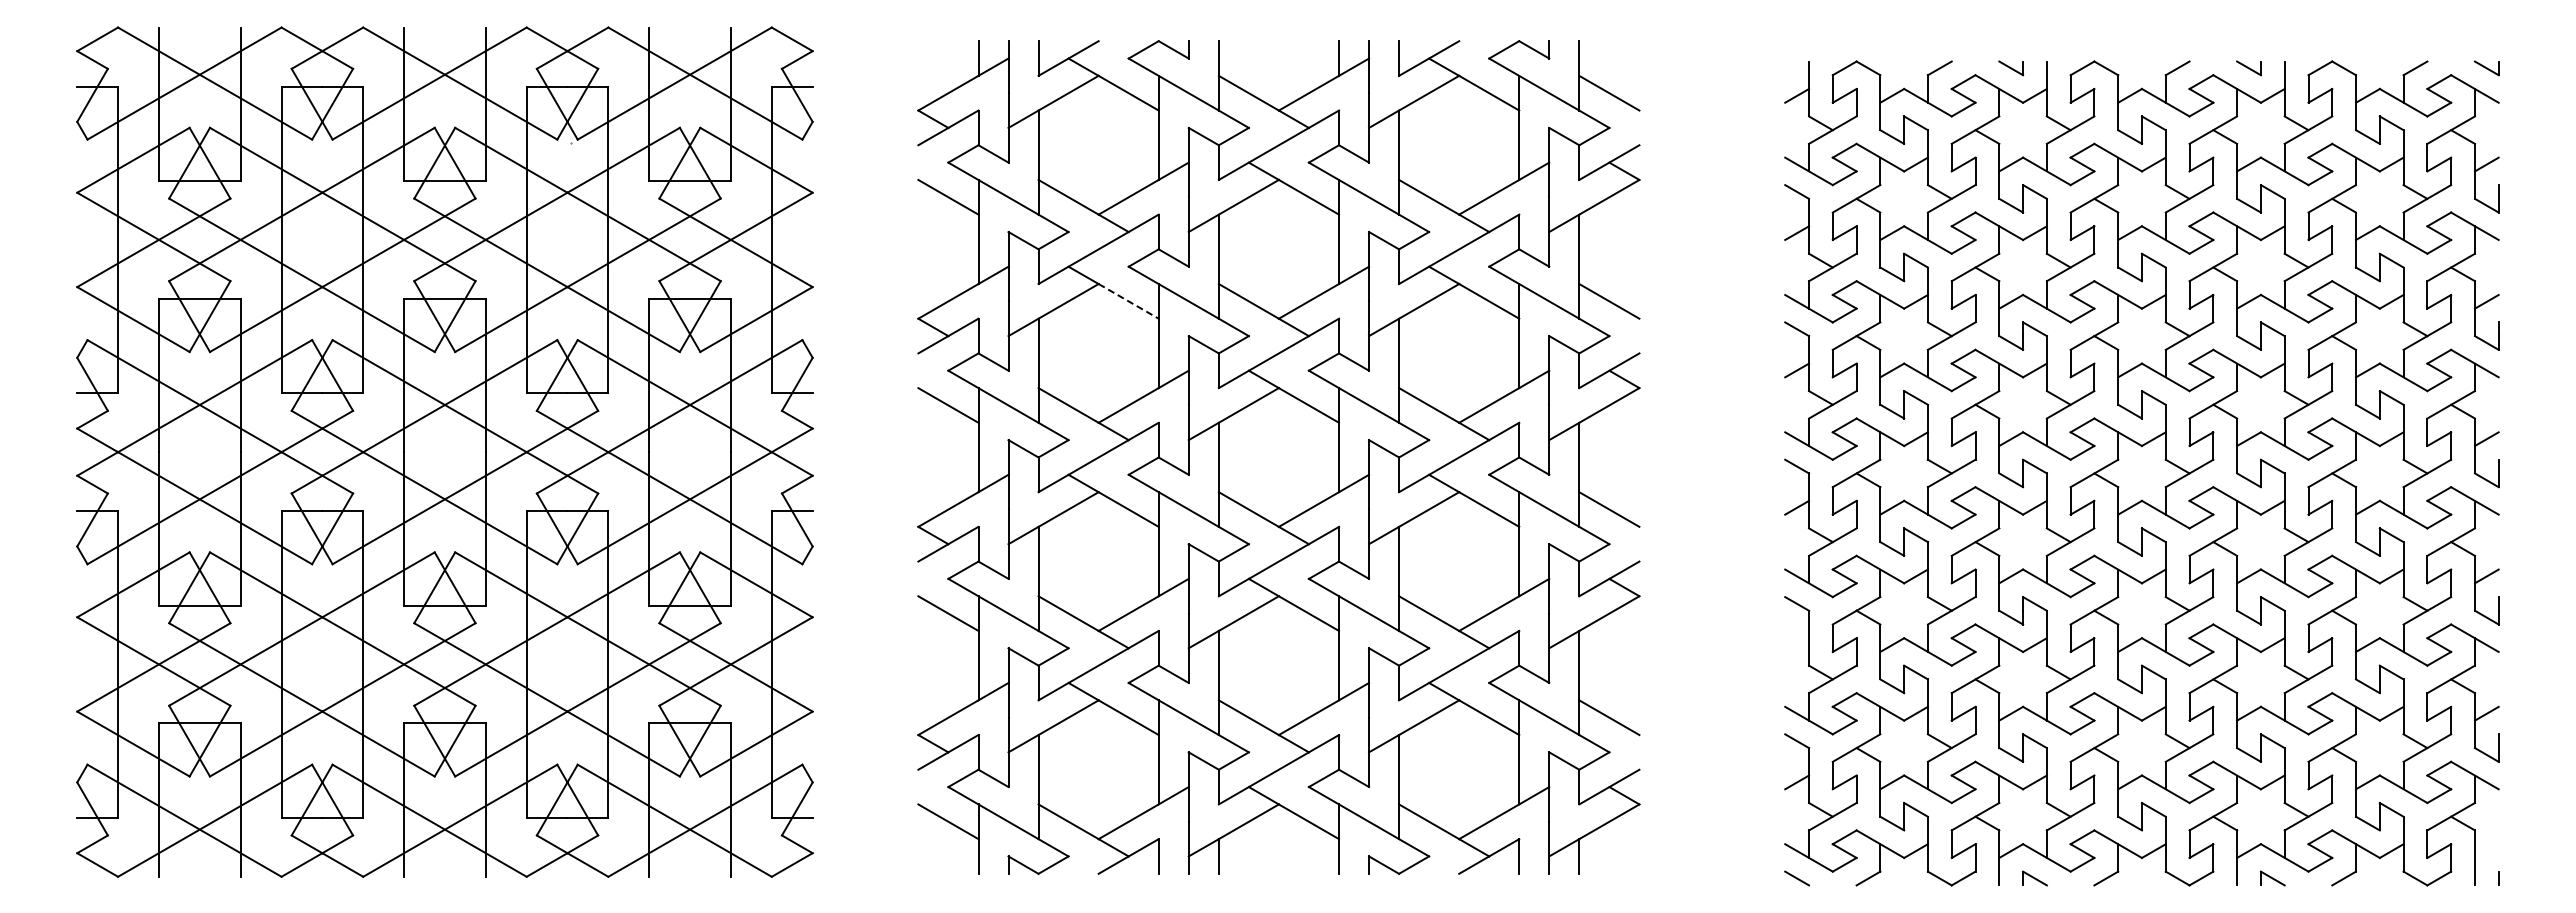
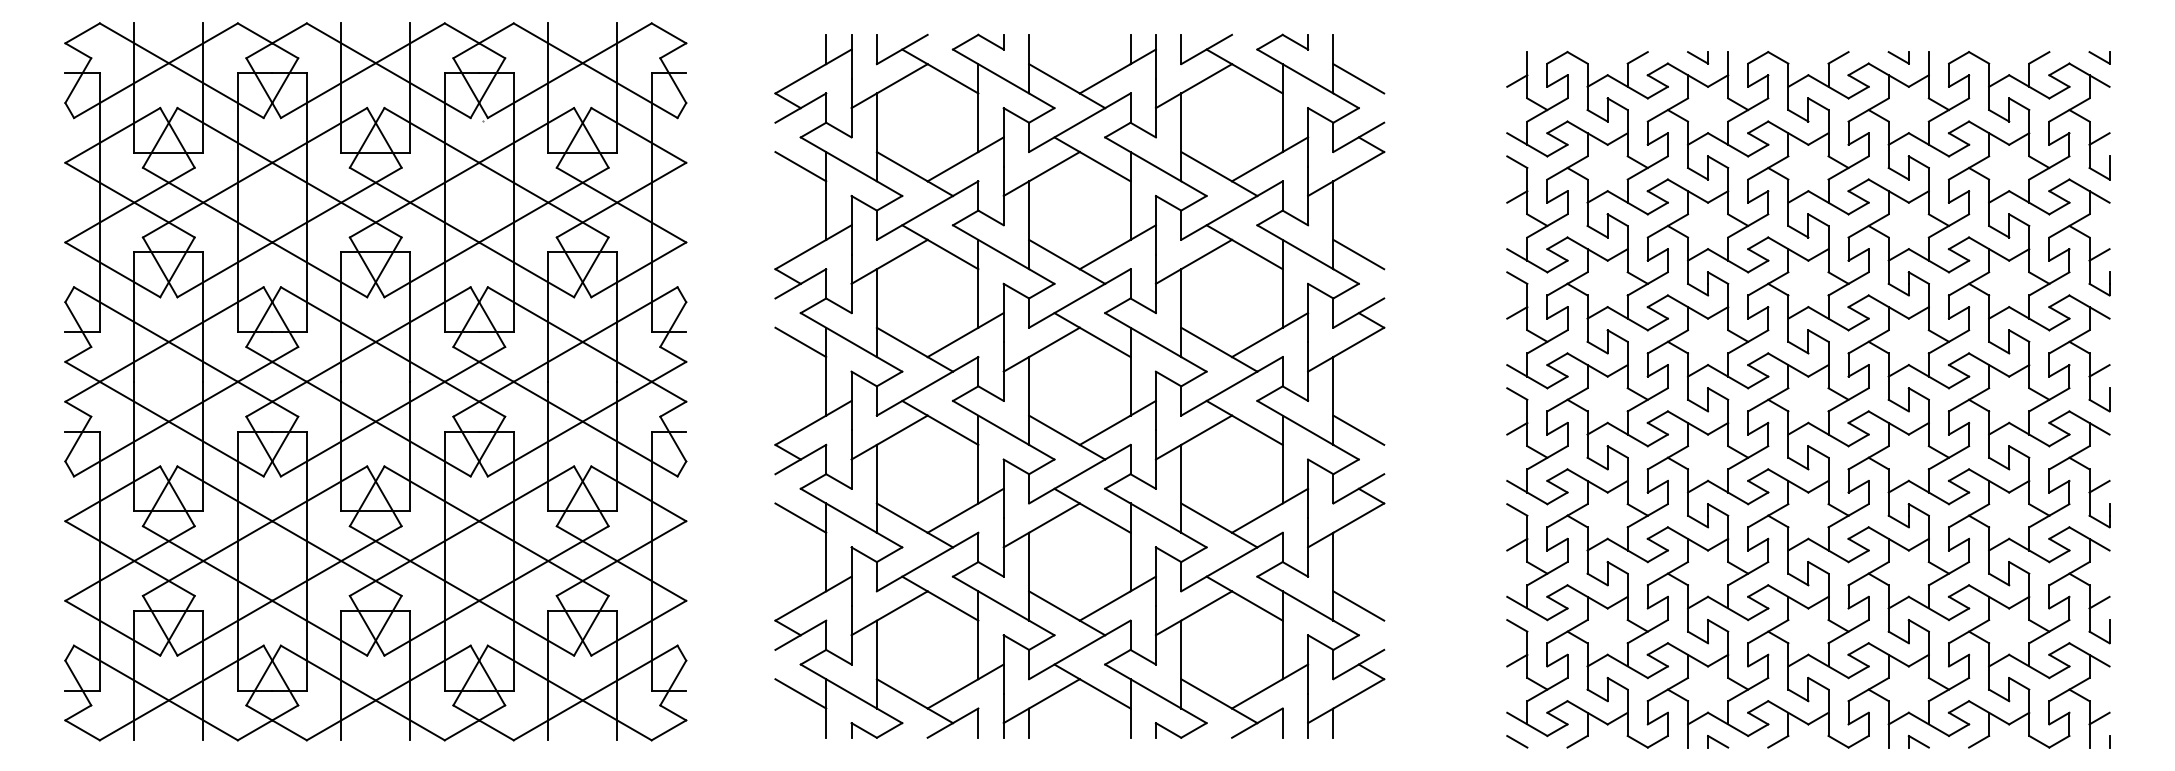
line: (1128, 301) -> (952, 254), dashed -> solid
line: (1797, 644) -> (1517, 544), added
line: (2486, 850) -> (2099, 718), added

